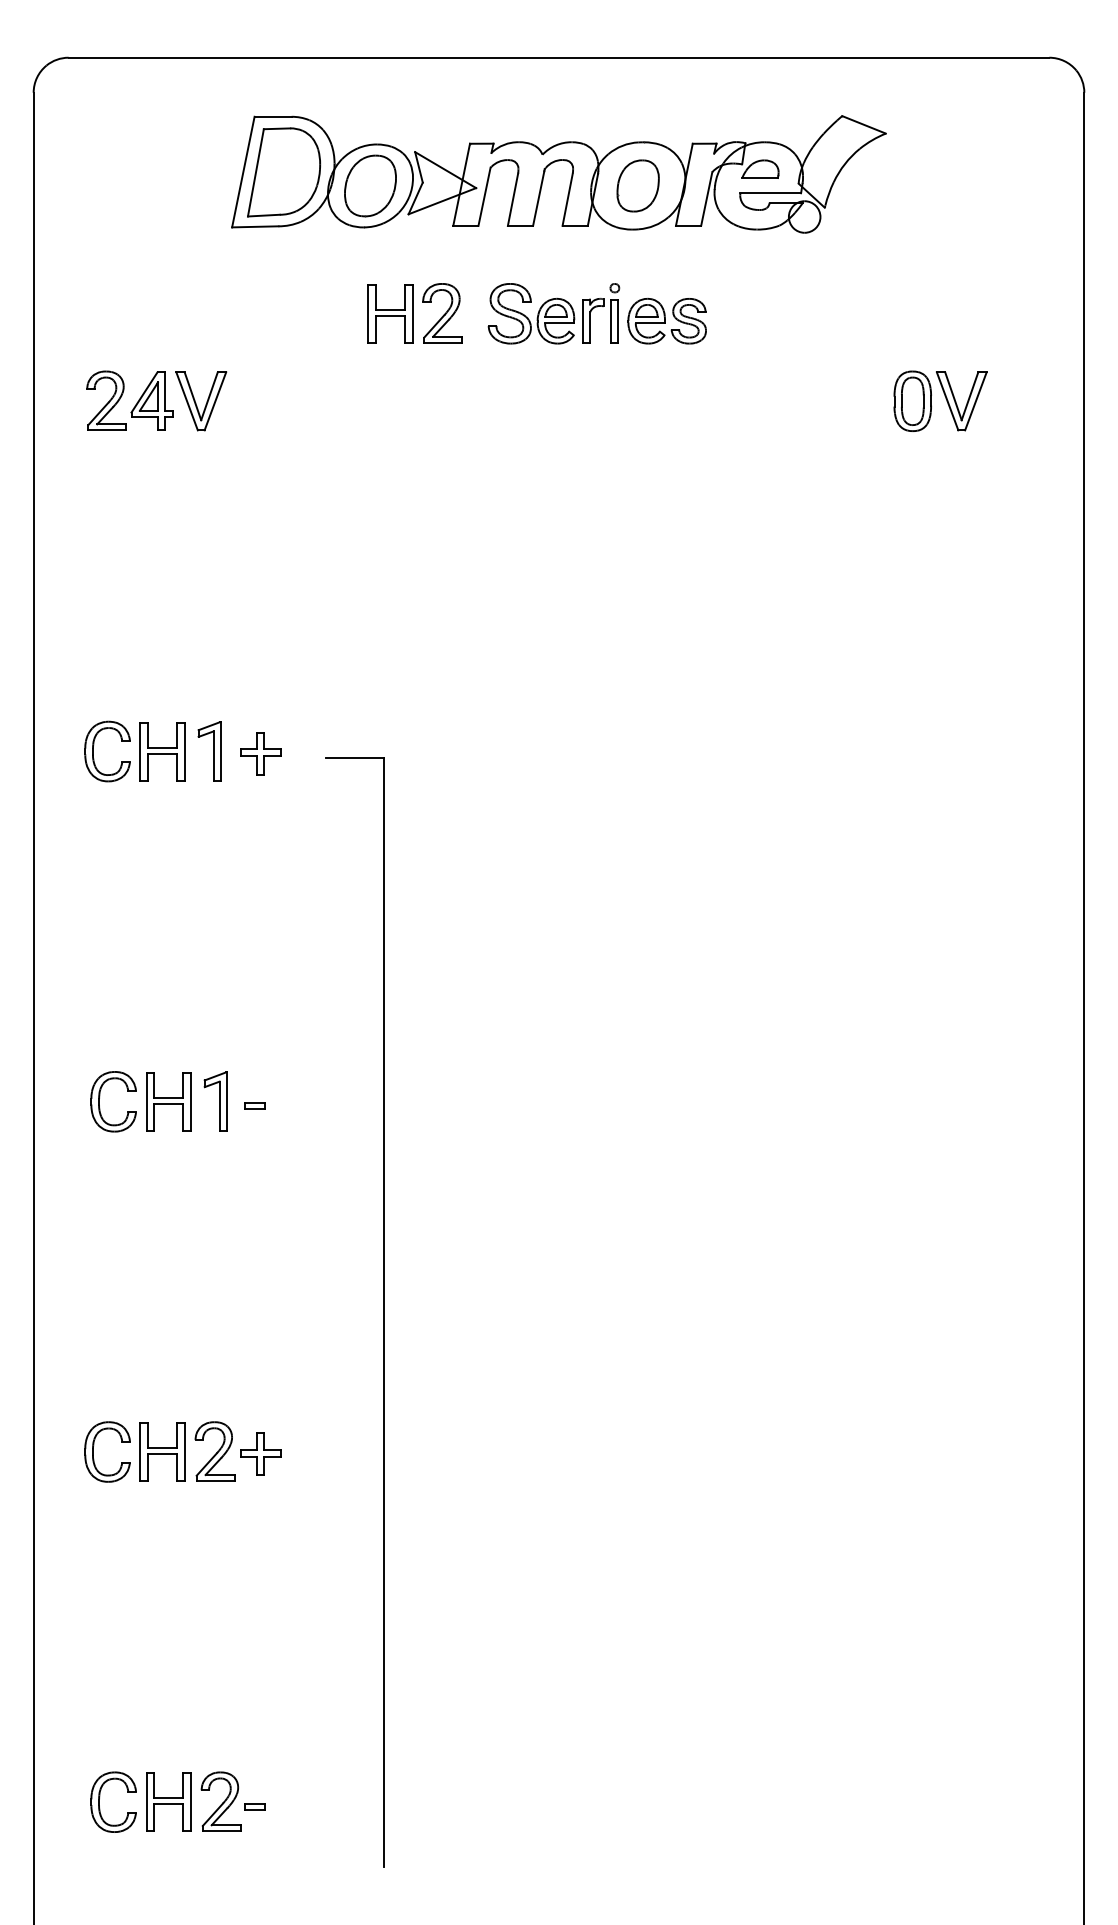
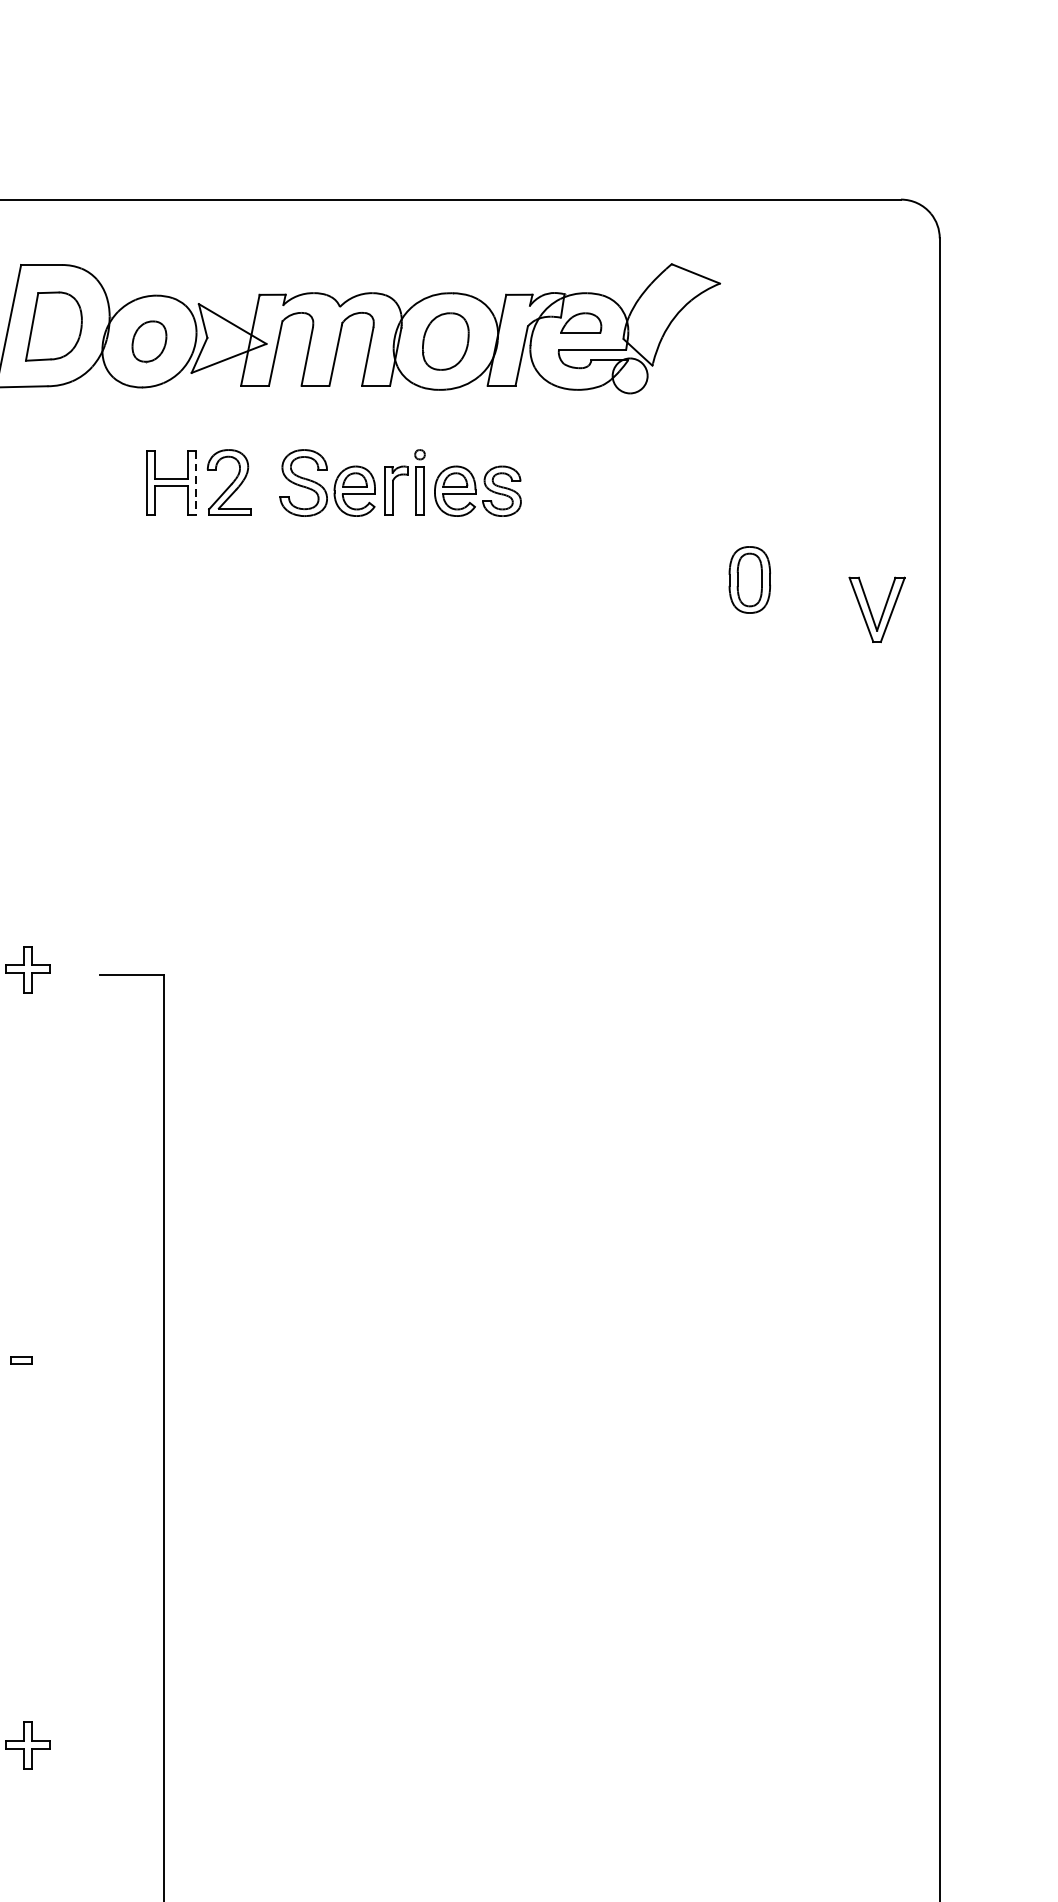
part: (284, 172) -> (54, 326), size x0.7
part: (370, 185) -> (149, 341), size x0.6
line: (412, 314) -> (195, 483), solid -> dashed
part: (961, 401) -> (876, 610), moved

